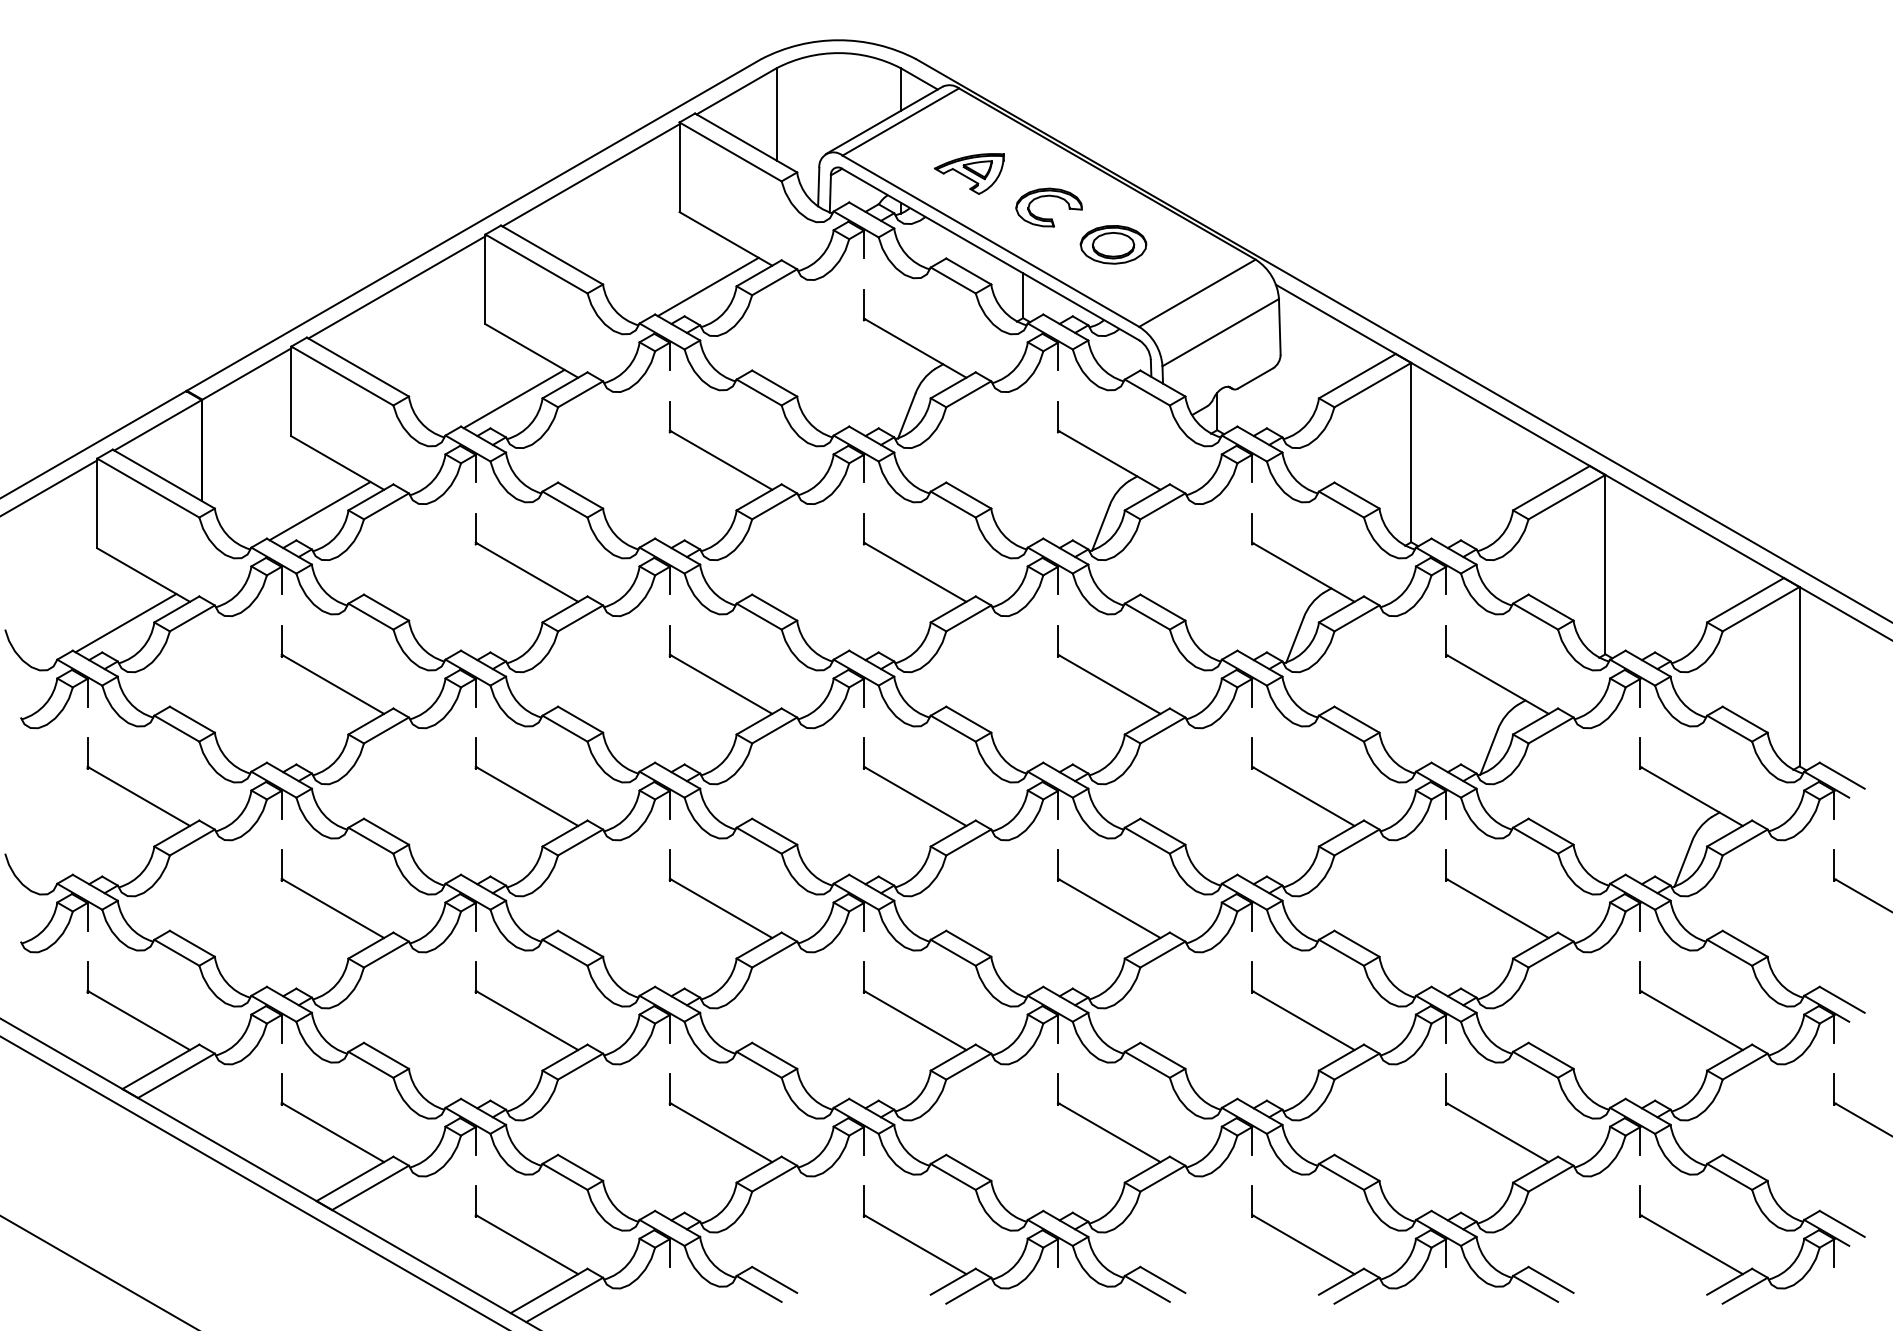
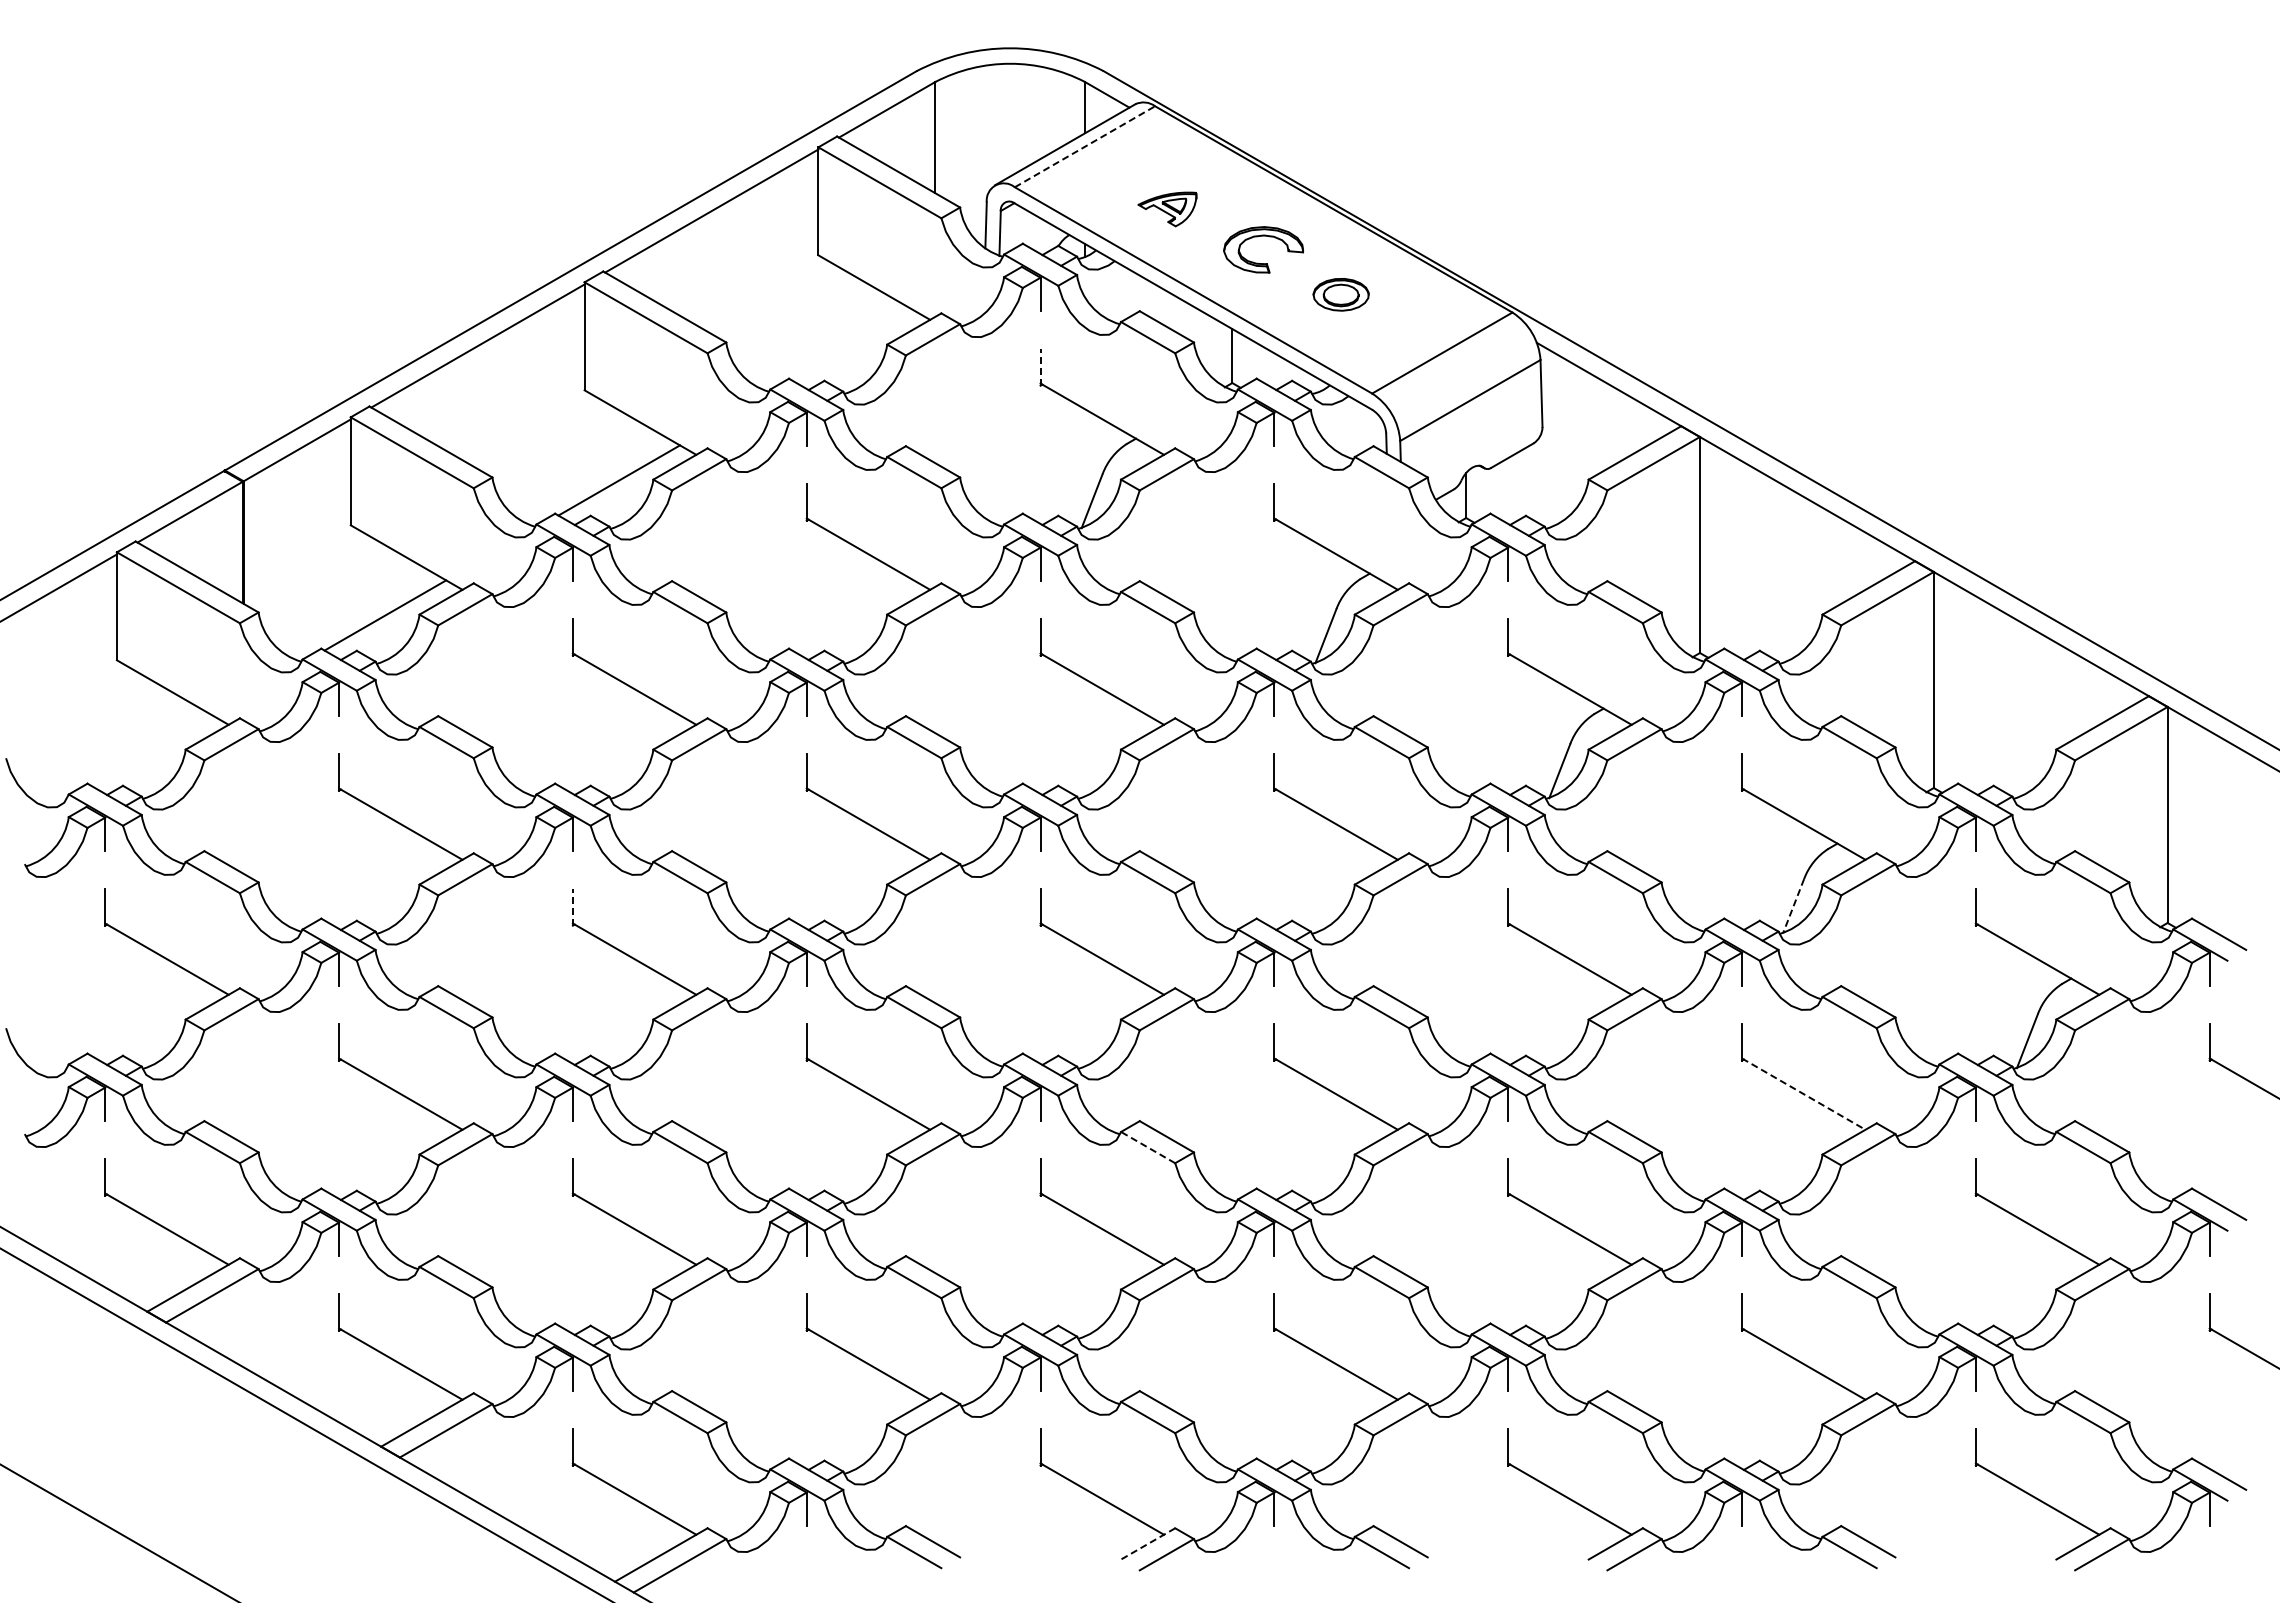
line: (900, 121) -> (1084, 146), solid -> dashed
part: (969, 174) -> (1167, 209), size x0.7
part: (1112, 244) -> (1340, 294), size x0.7
line: (707, 286) -> (852, 345), removed
line: (863, 305) -> (1040, 367), solid -> dashed
line: (125, 623) -> (151, 750), removed
line: (1488, 752) -> (1793, 906), solid -> dashed
line: (475, 753) -> (572, 907), solid -> dashed
line: (1498, 908) -> (1804, 1094), solid -> dashed
line: (952, 952) -> (1147, 1147), solid -> dashed
line: (952, 1282) -> (1147, 1544), solid -> dashed

